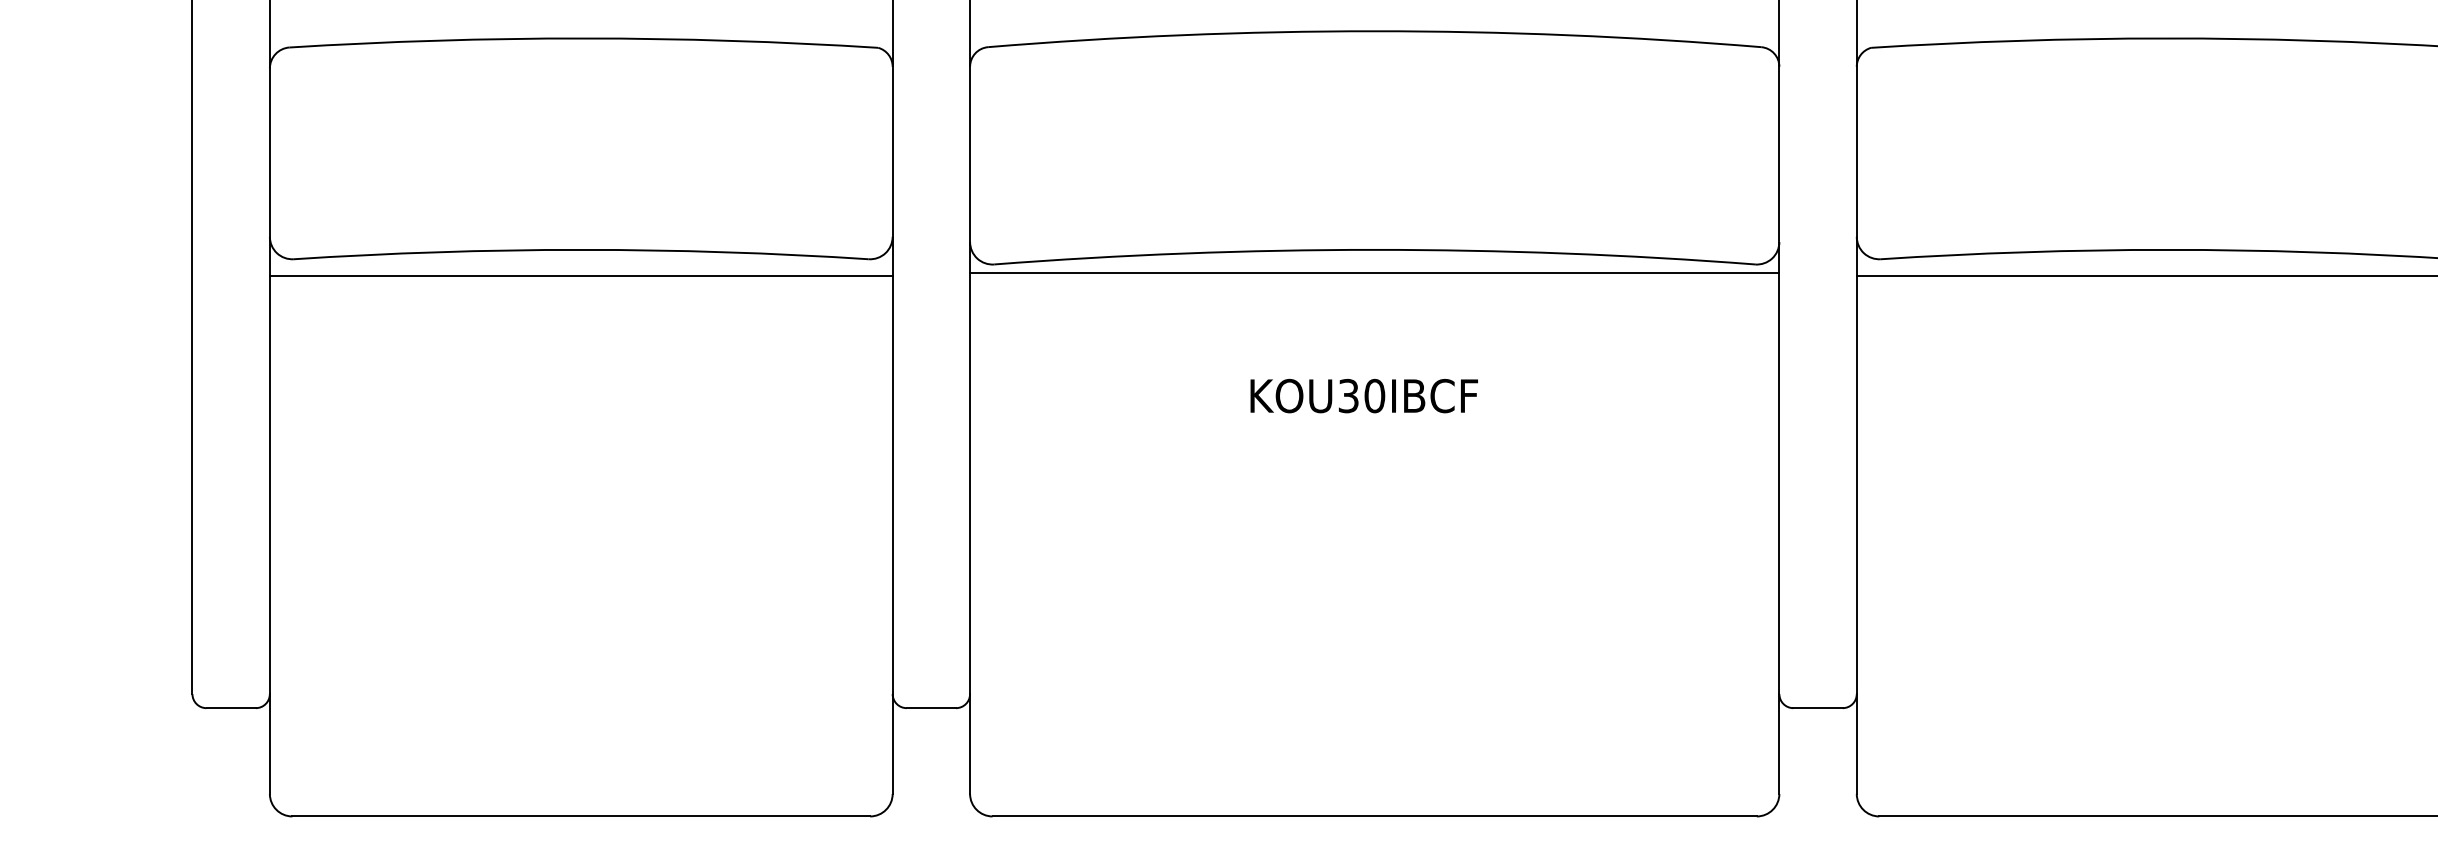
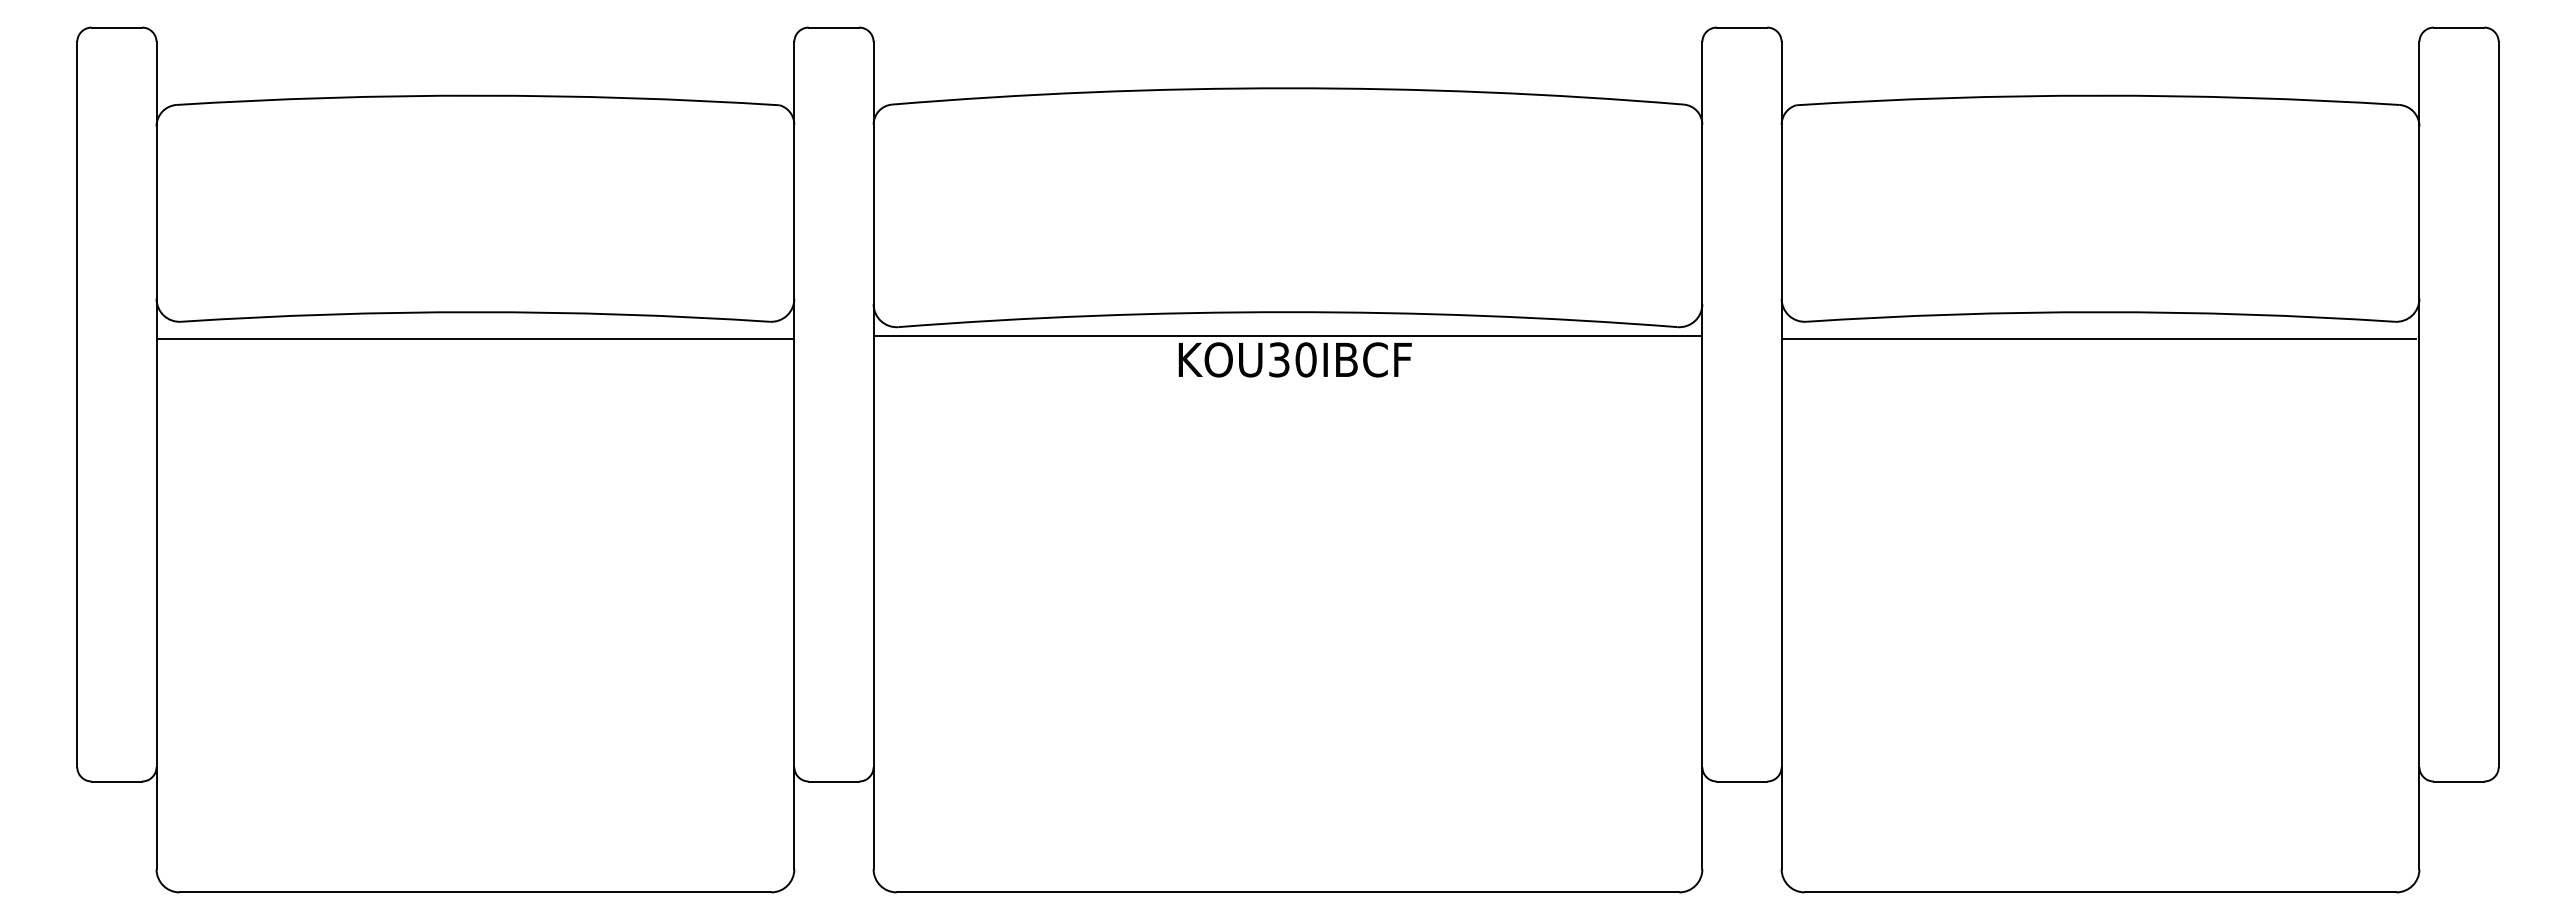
text: (1363, 395) -> (1294, 359), moved

